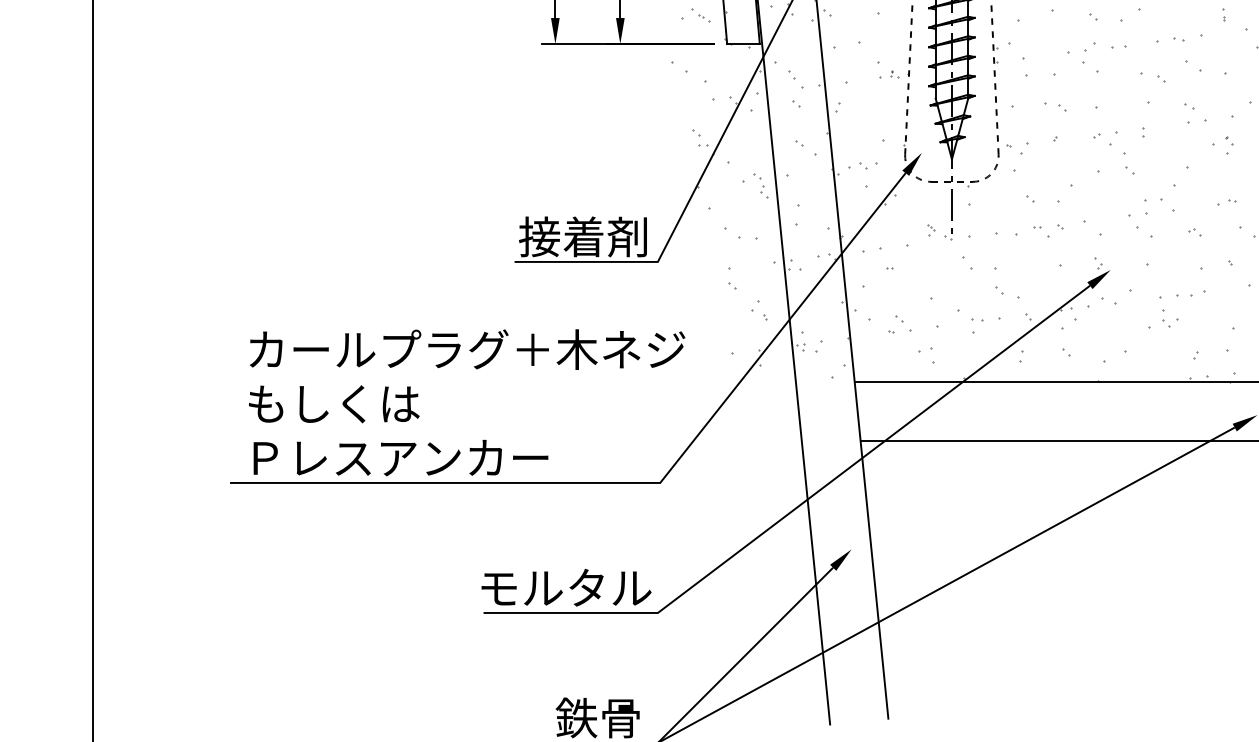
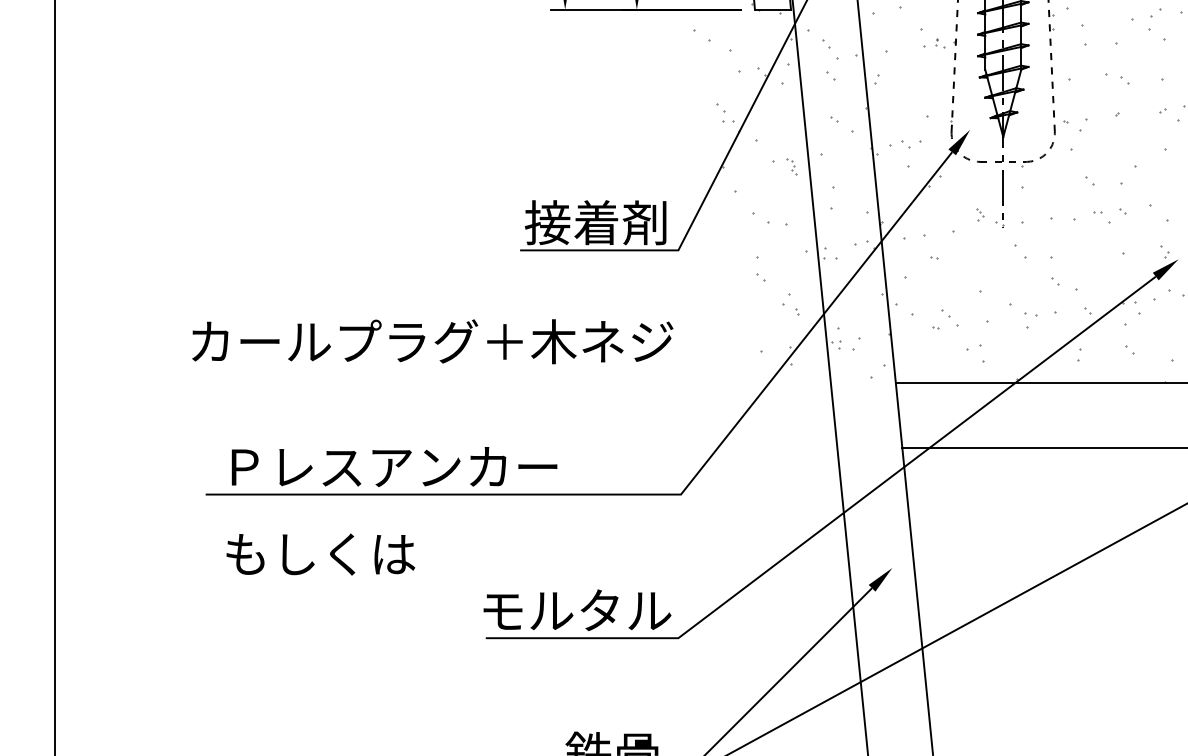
part: (760, 185) -> (791, 165), size x0.6
text: (467, 349) -> (432, 341), moved
text: (334, 404) -> (321, 554), moved

